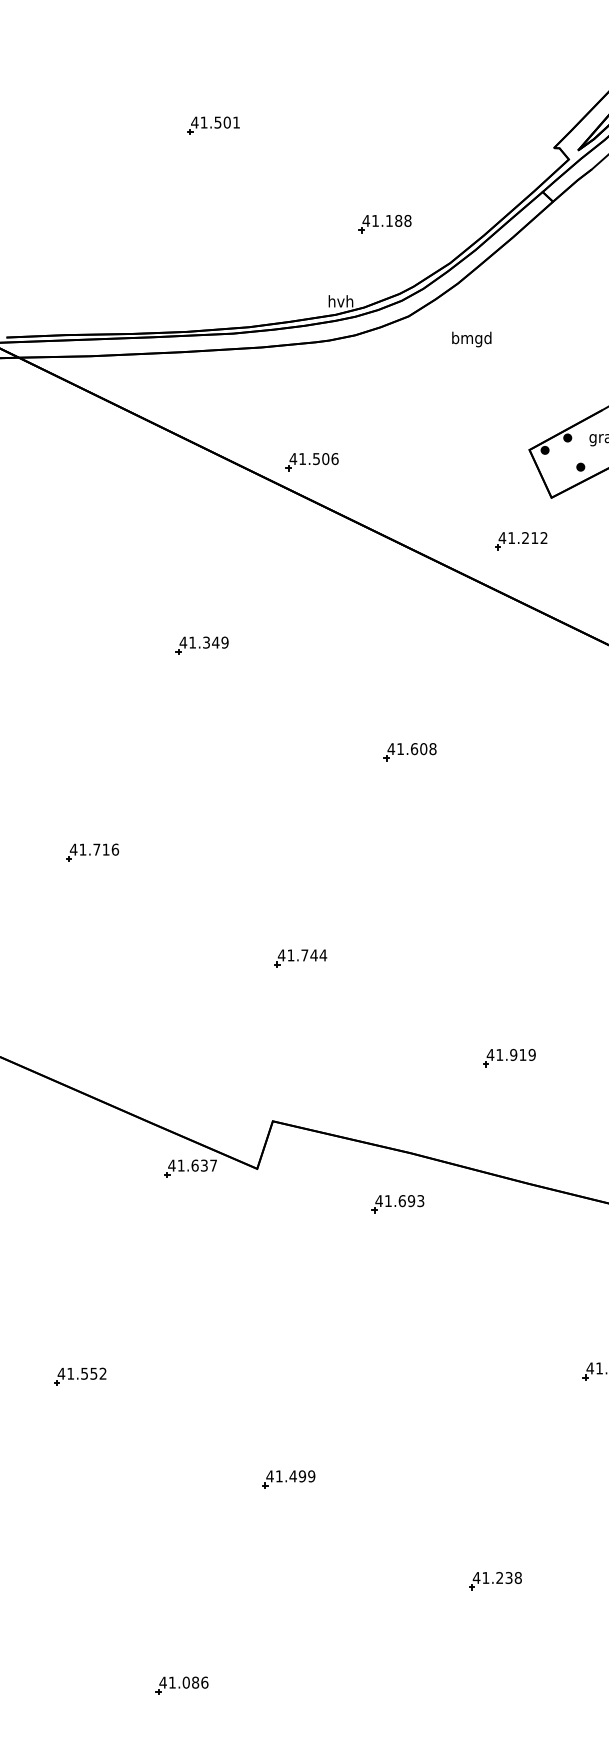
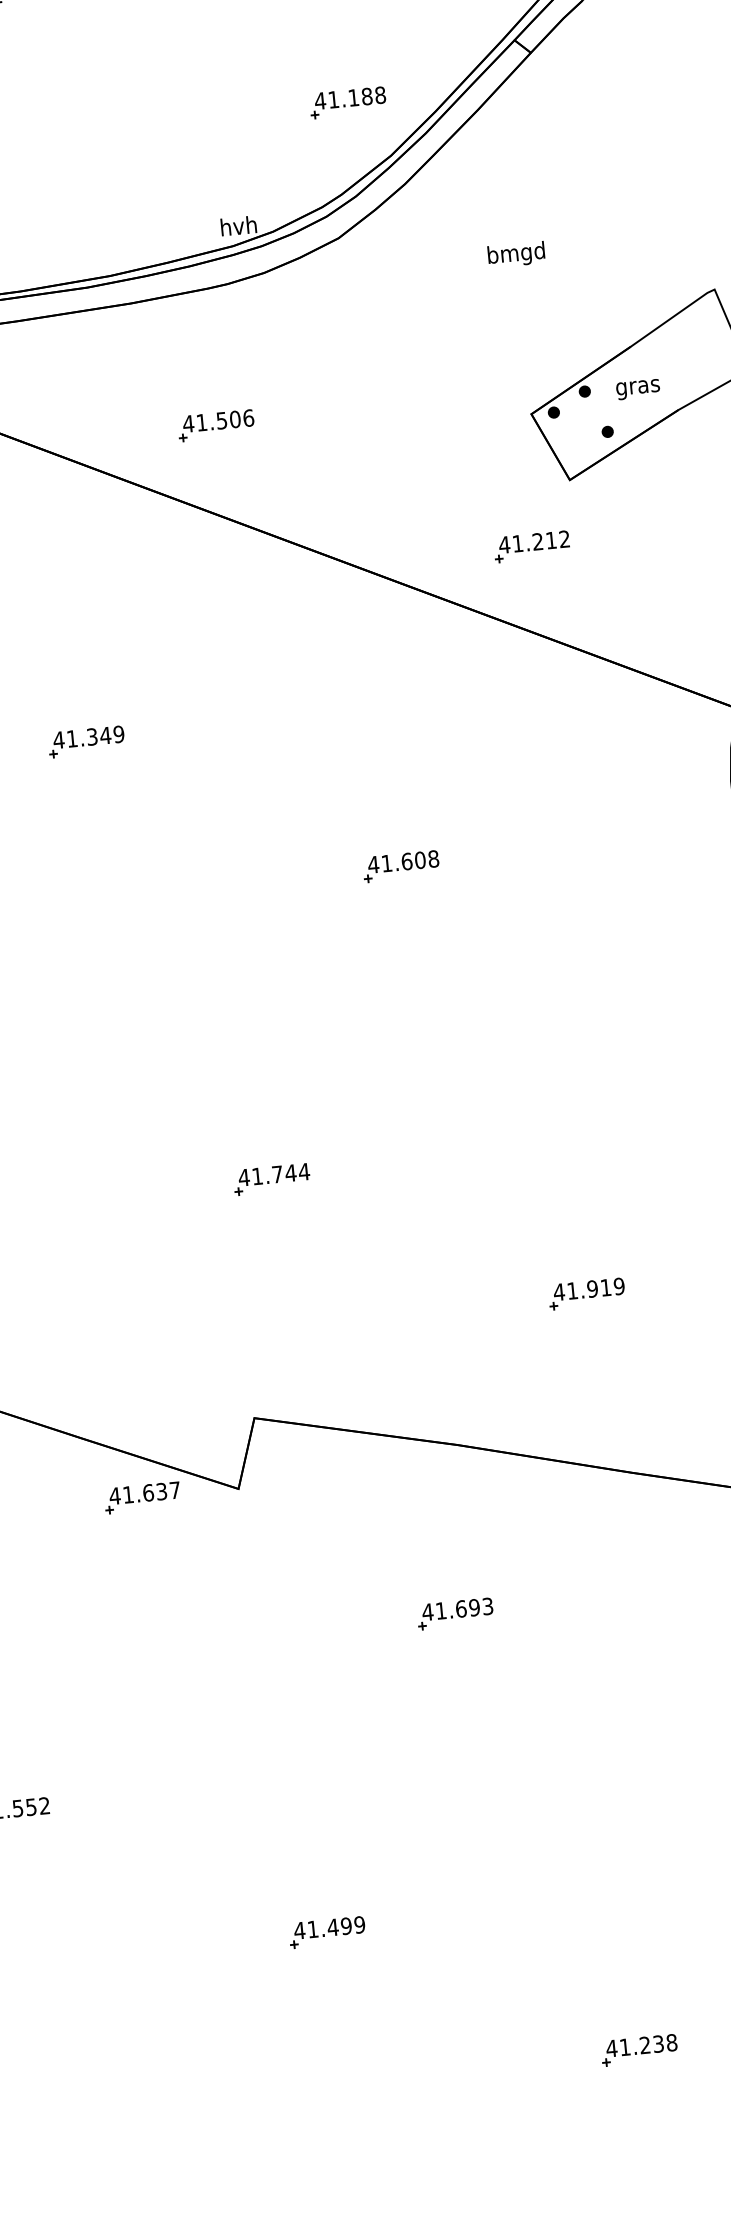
part: (384, 224) -> (347, 103), moved
text: (471, 339) -> (516, 254), moved
part: (311, 462) -> (215, 426), moved
part: (397, 1204) -> (454, 1614), moved

